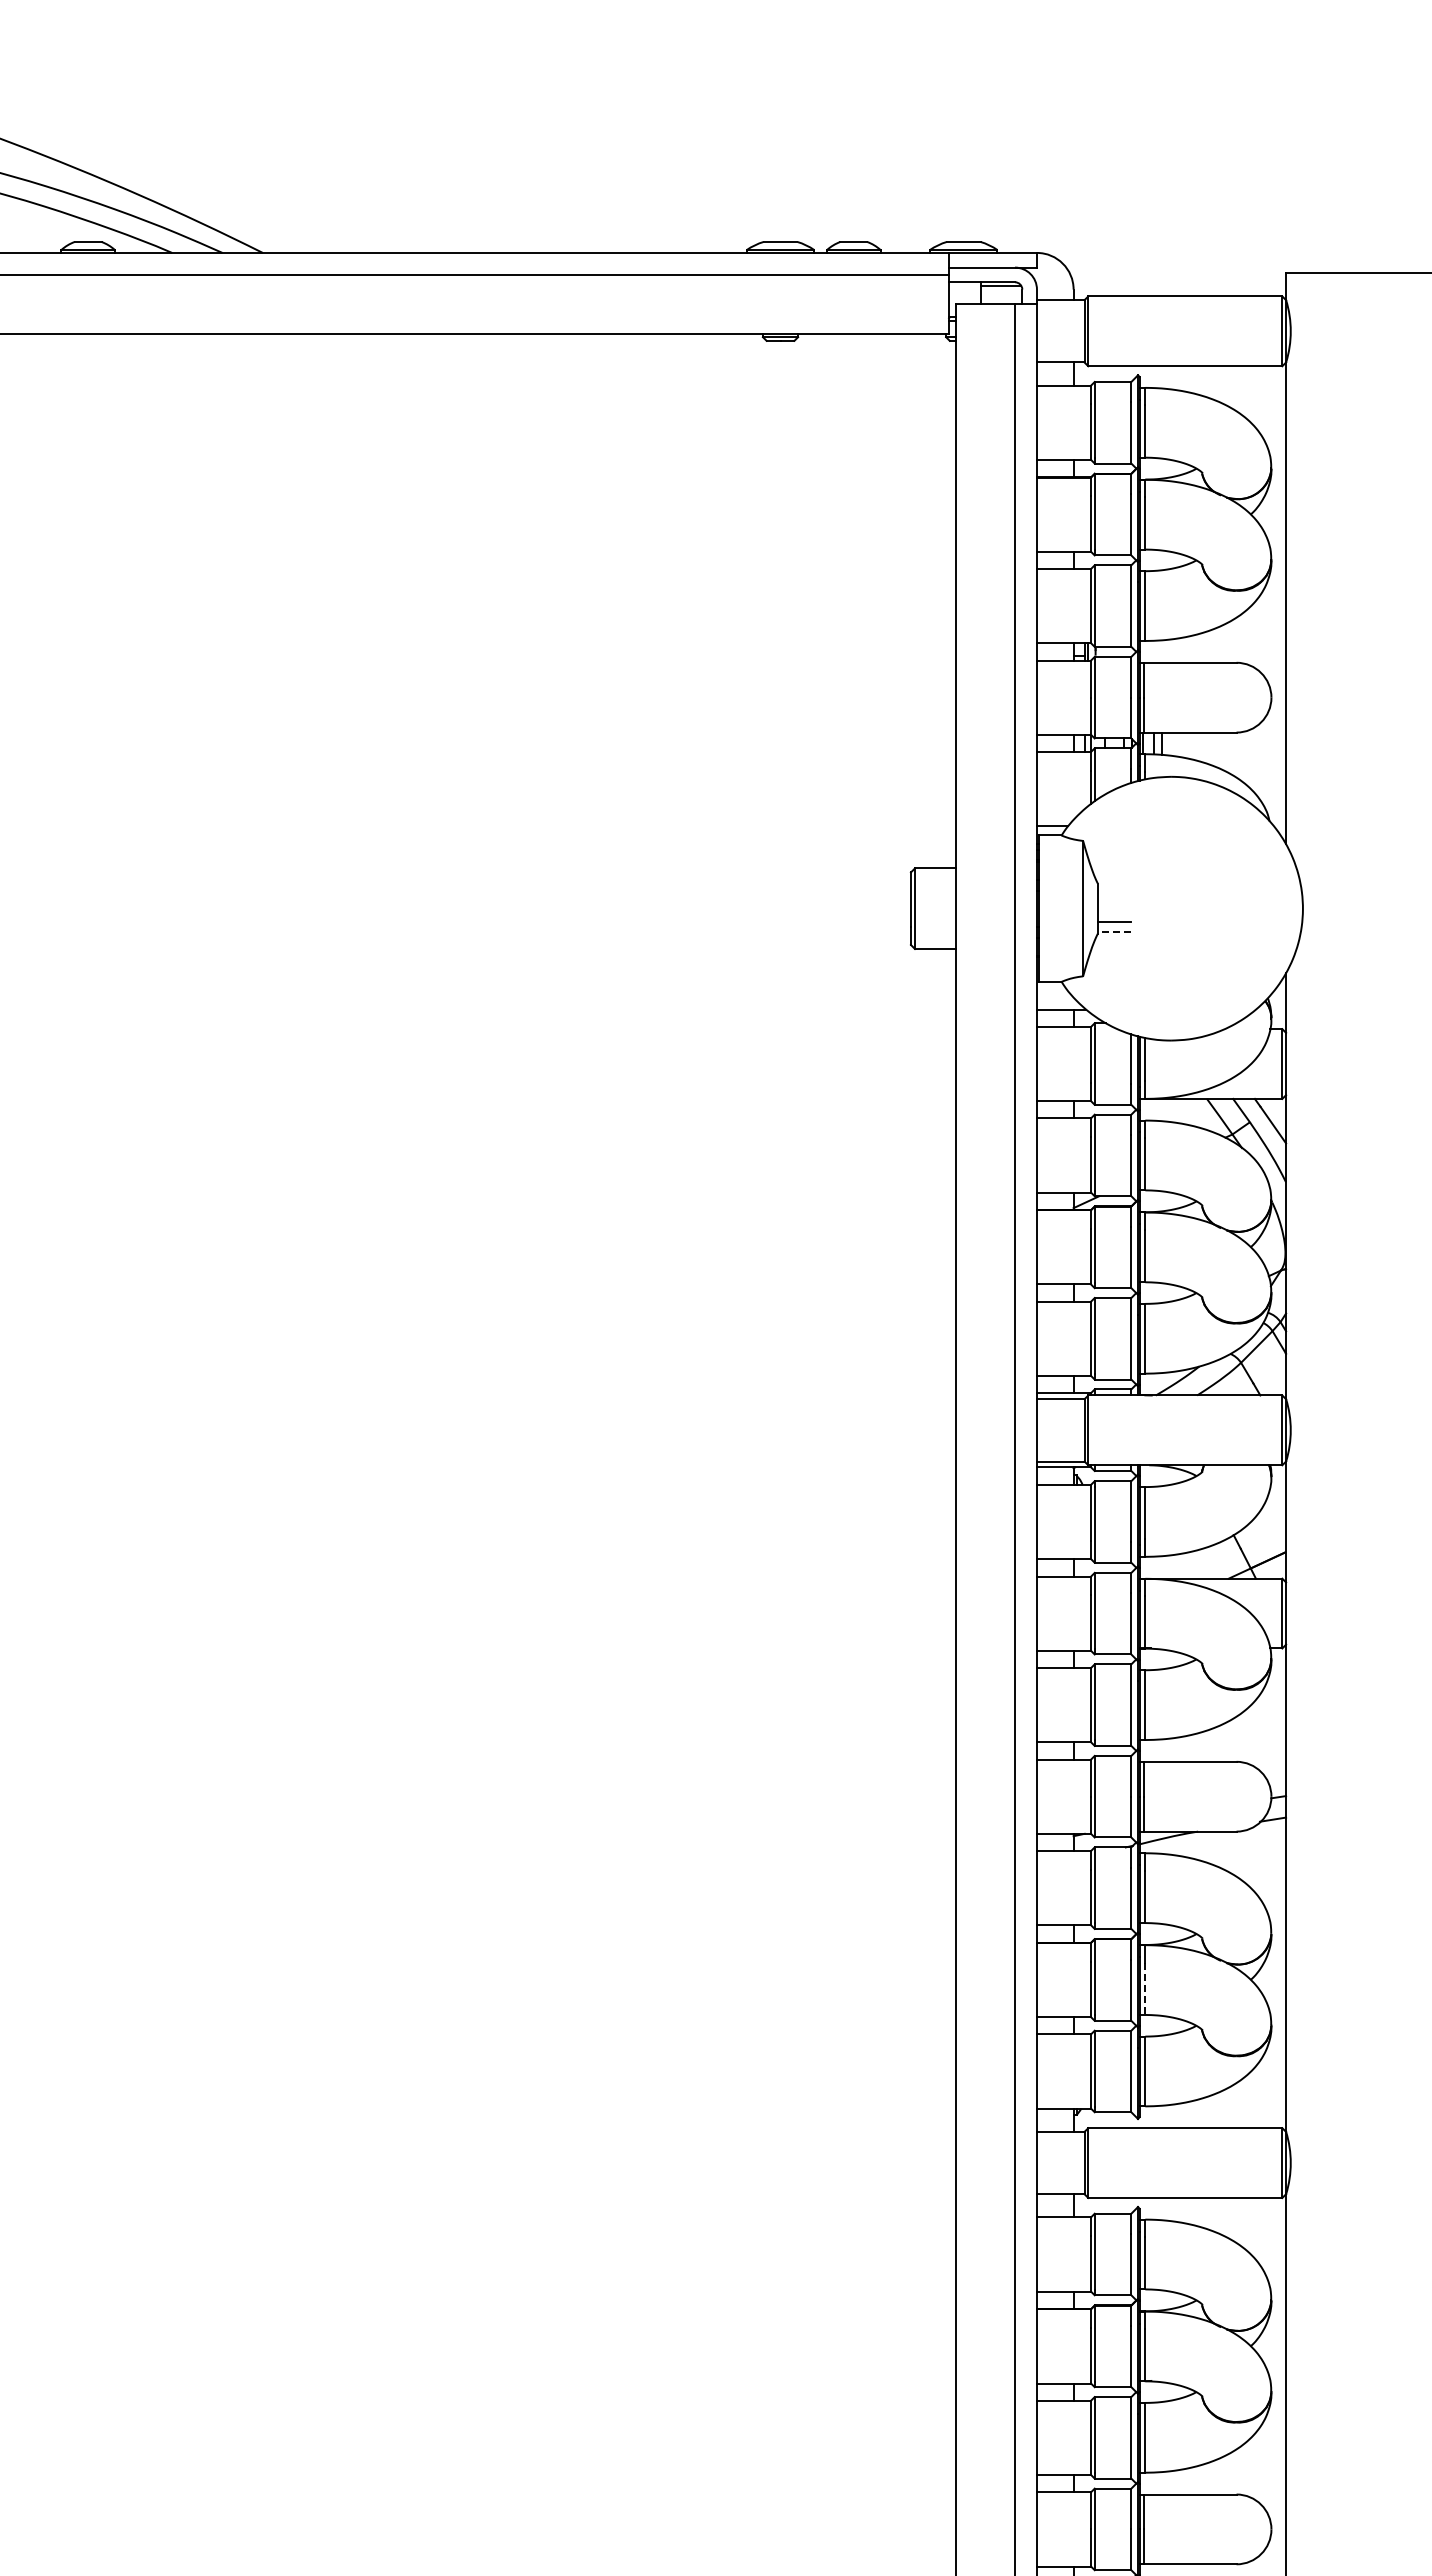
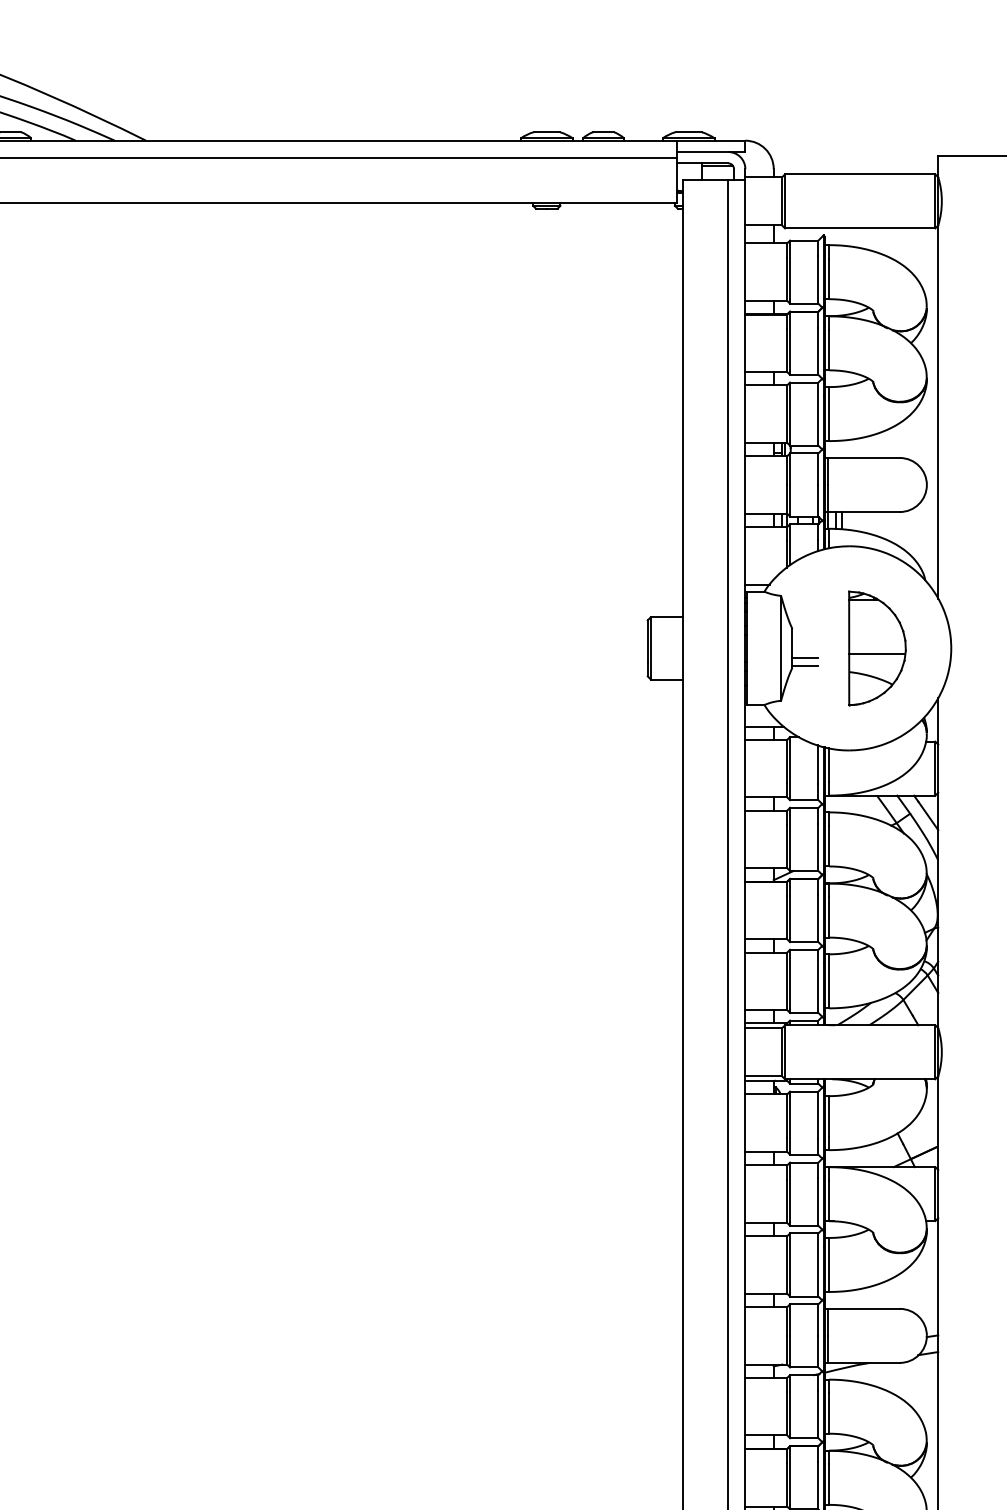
part: (1207, 908) -> (877, 648), added
line: (1114, 931) -> (805, 666), dashed -> solid
line: (1145, 1989) -> (829, 1485), dashed -> solid

